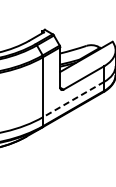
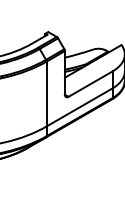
line: (73, 99) -> (79, 107), dashed -> solid

